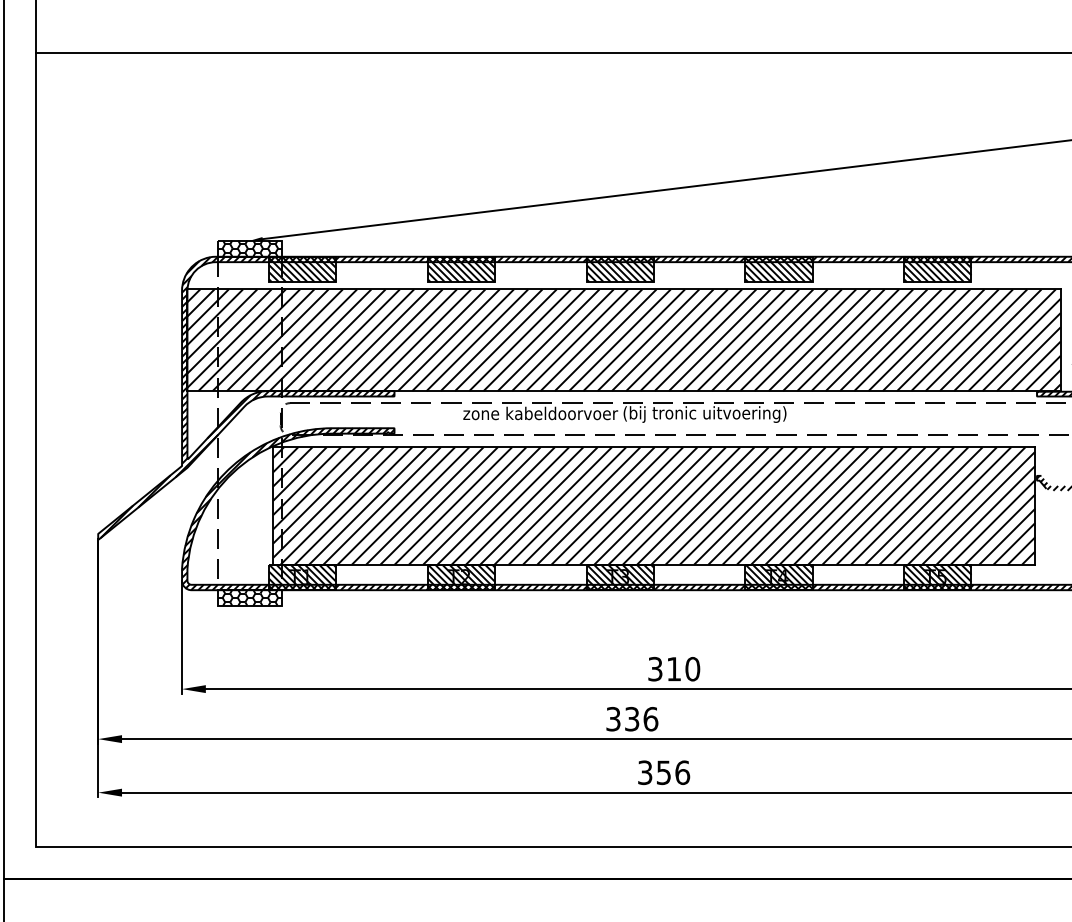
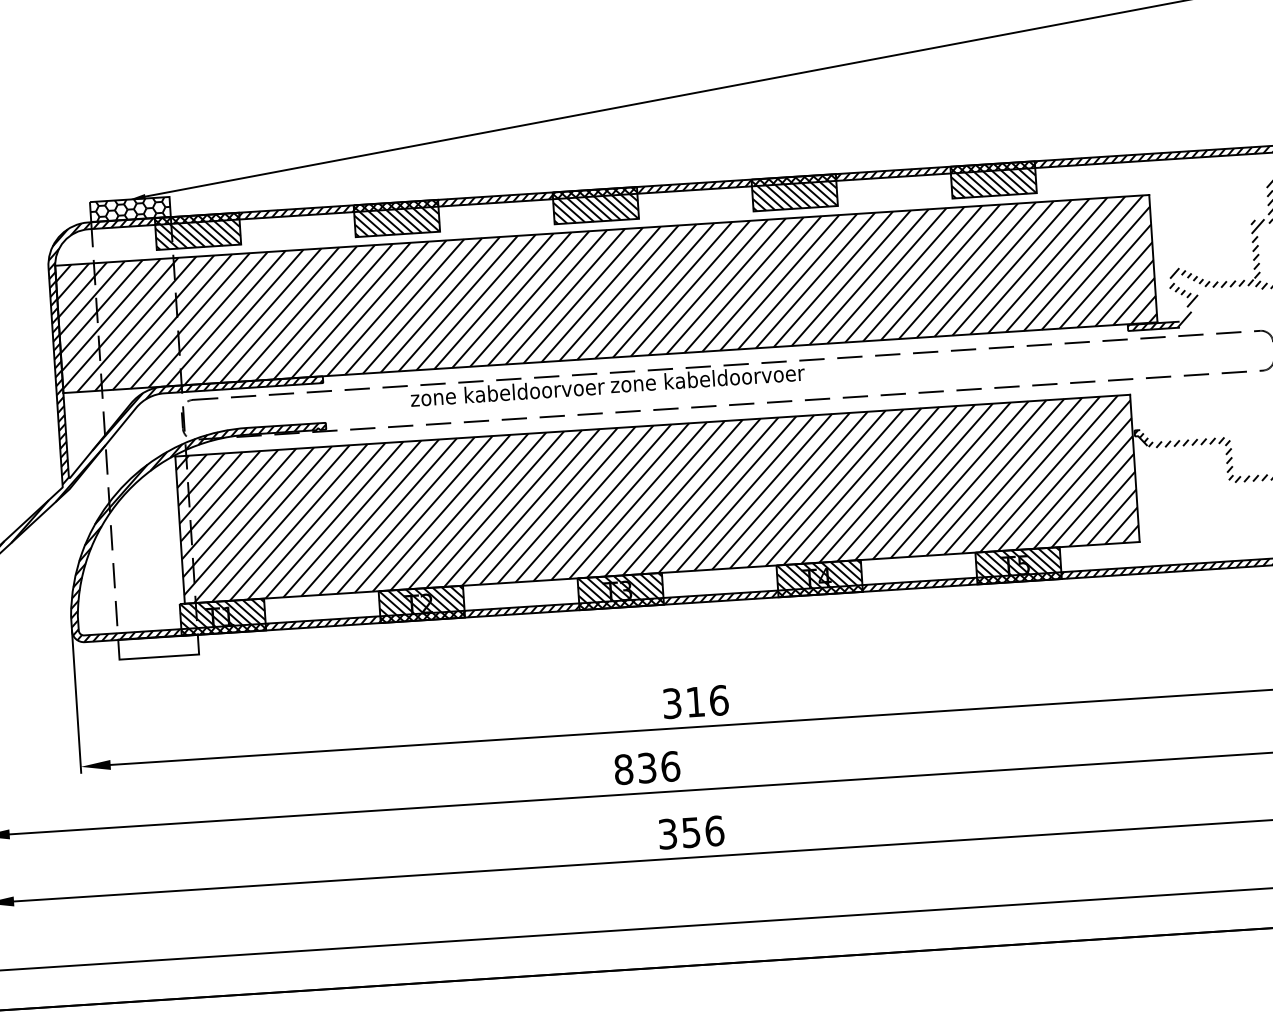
text: (704, 414) -> (713, 380), (bij tronic uitvoering) -> zone kabeldoorvoer
hatch: (249, 597) -> (157, 646), removed
text: (692, 668) -> (718, 699), 310 -> 316
text: (613, 719) -> (623, 769), 336 -> 836

